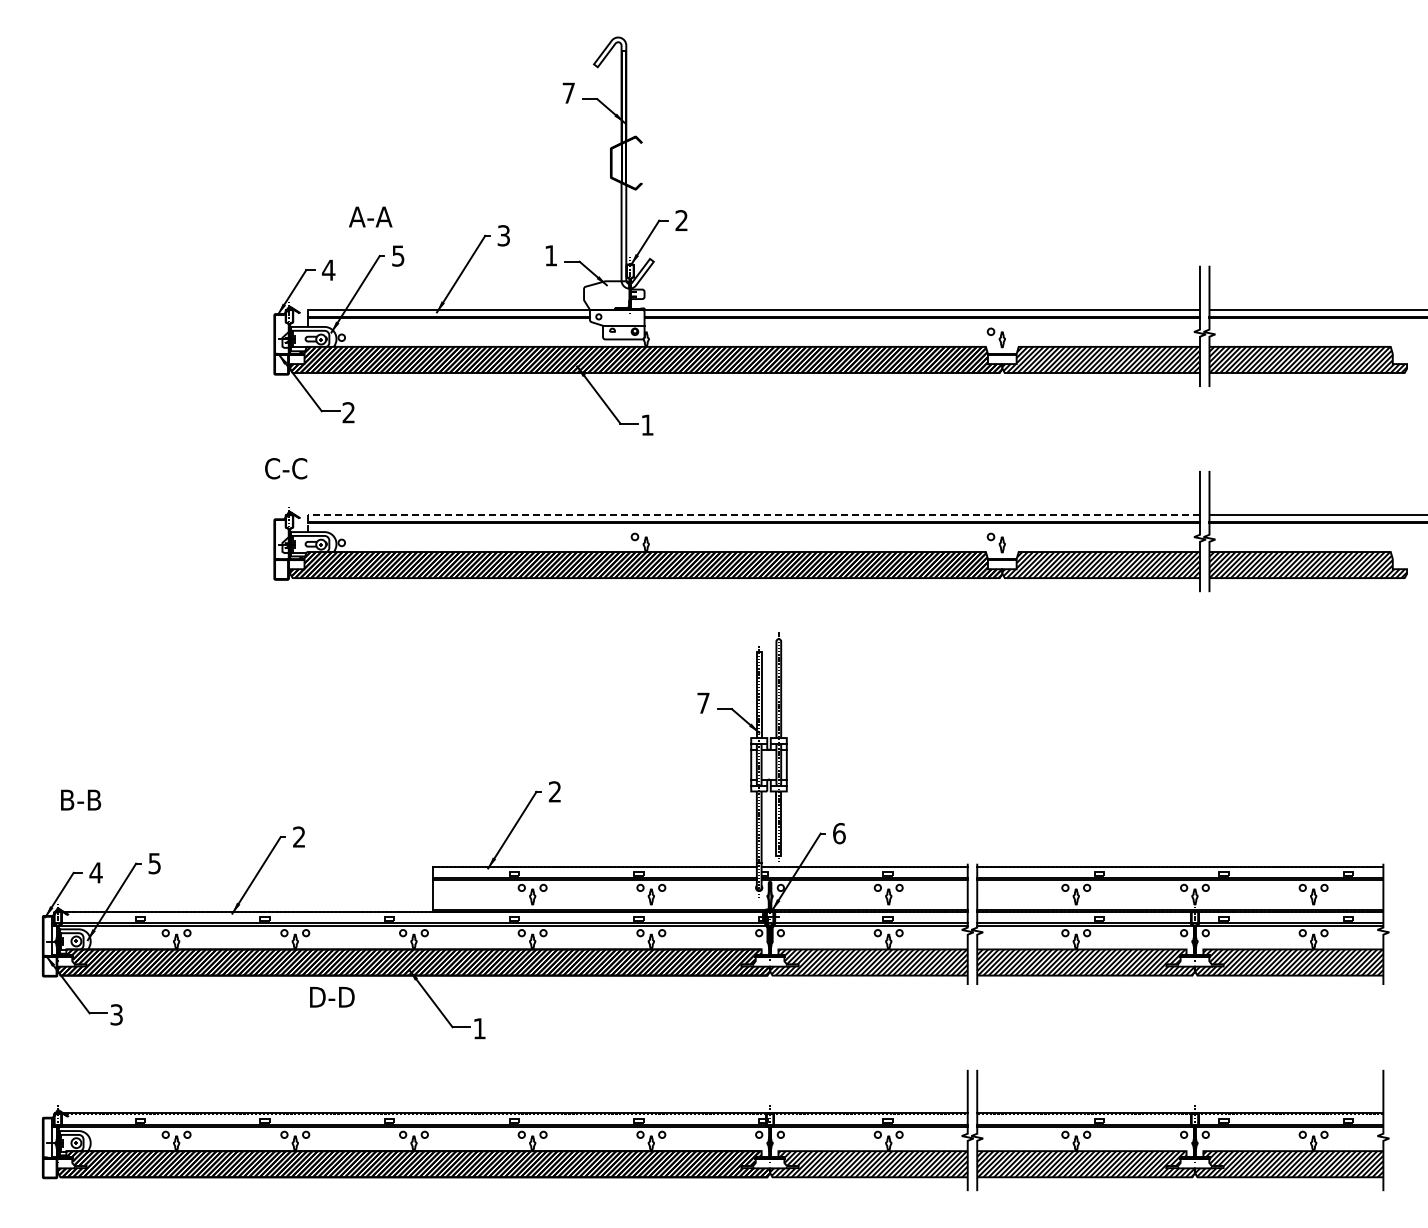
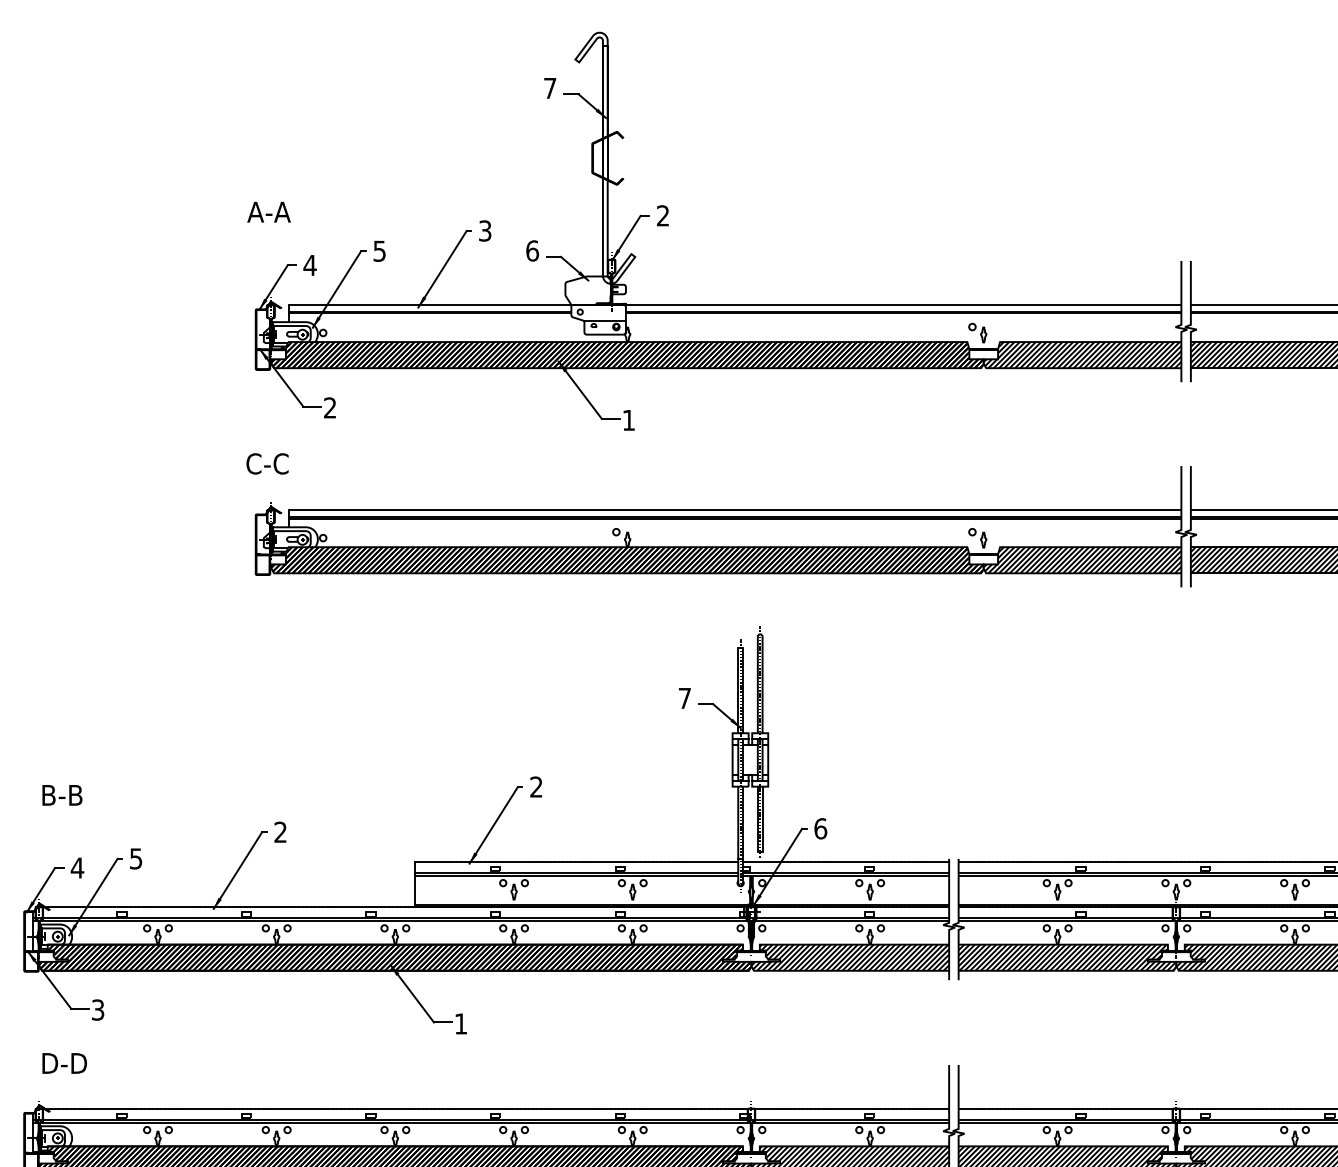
text: (370, 216) -> (268, 211), moved
text: (550, 255) -> (531, 250), 1 -> 6
line: (744, 514) -> (725, 509), dashed -> solid
text: (332, 997) -> (64, 1063), moved

